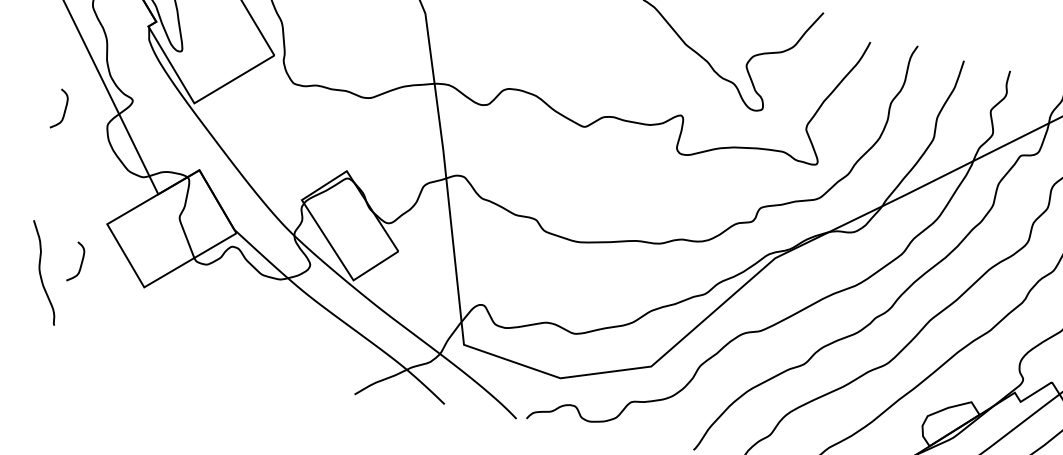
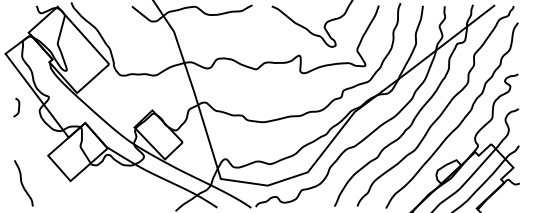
curve: (80, 262) -> (39, 175), removed

